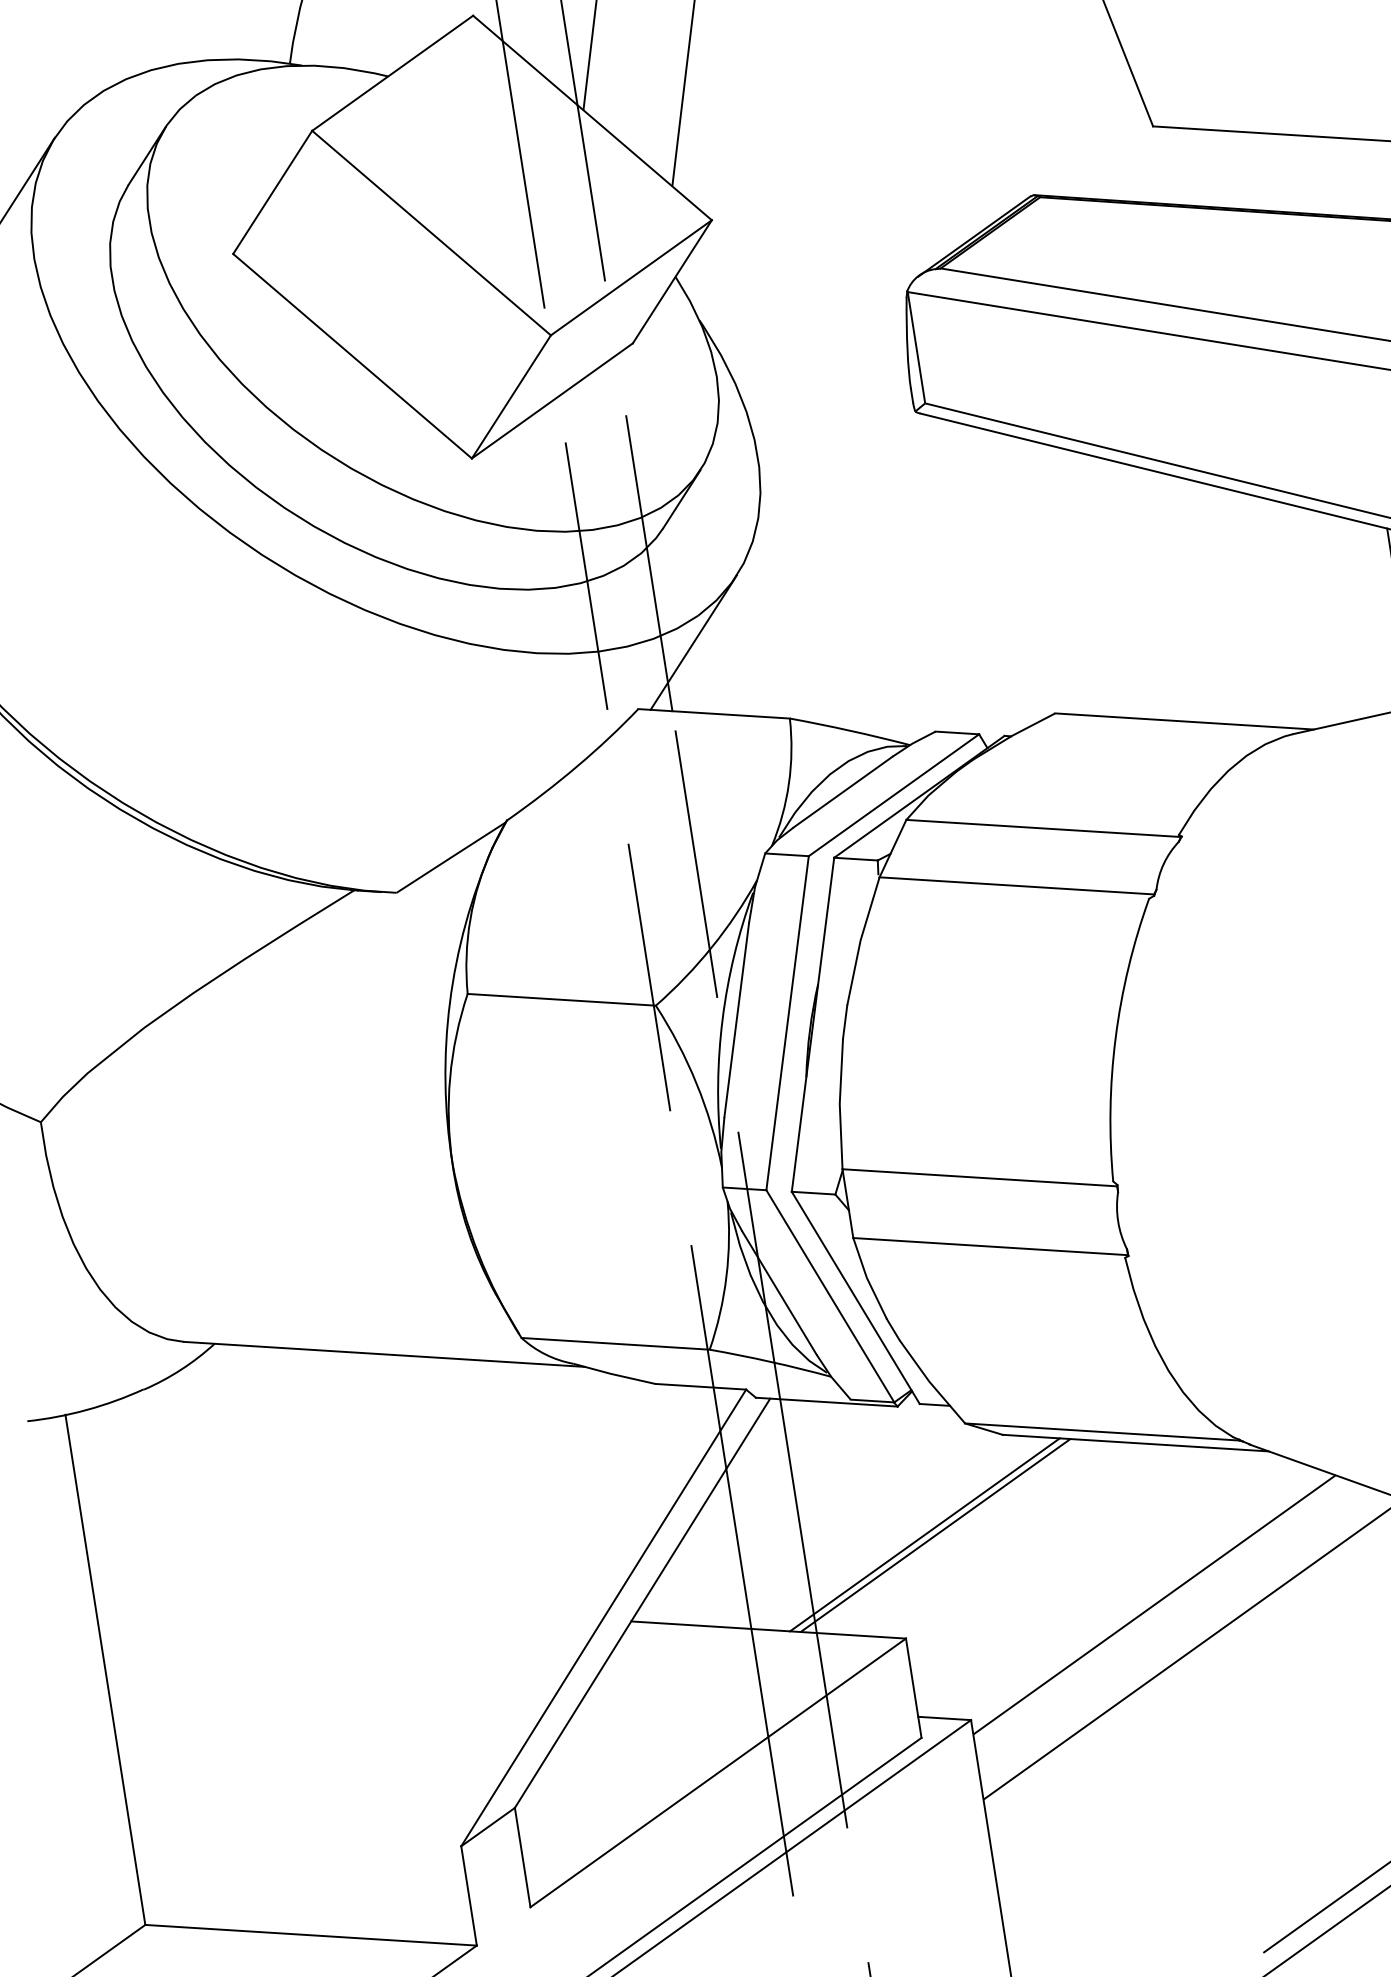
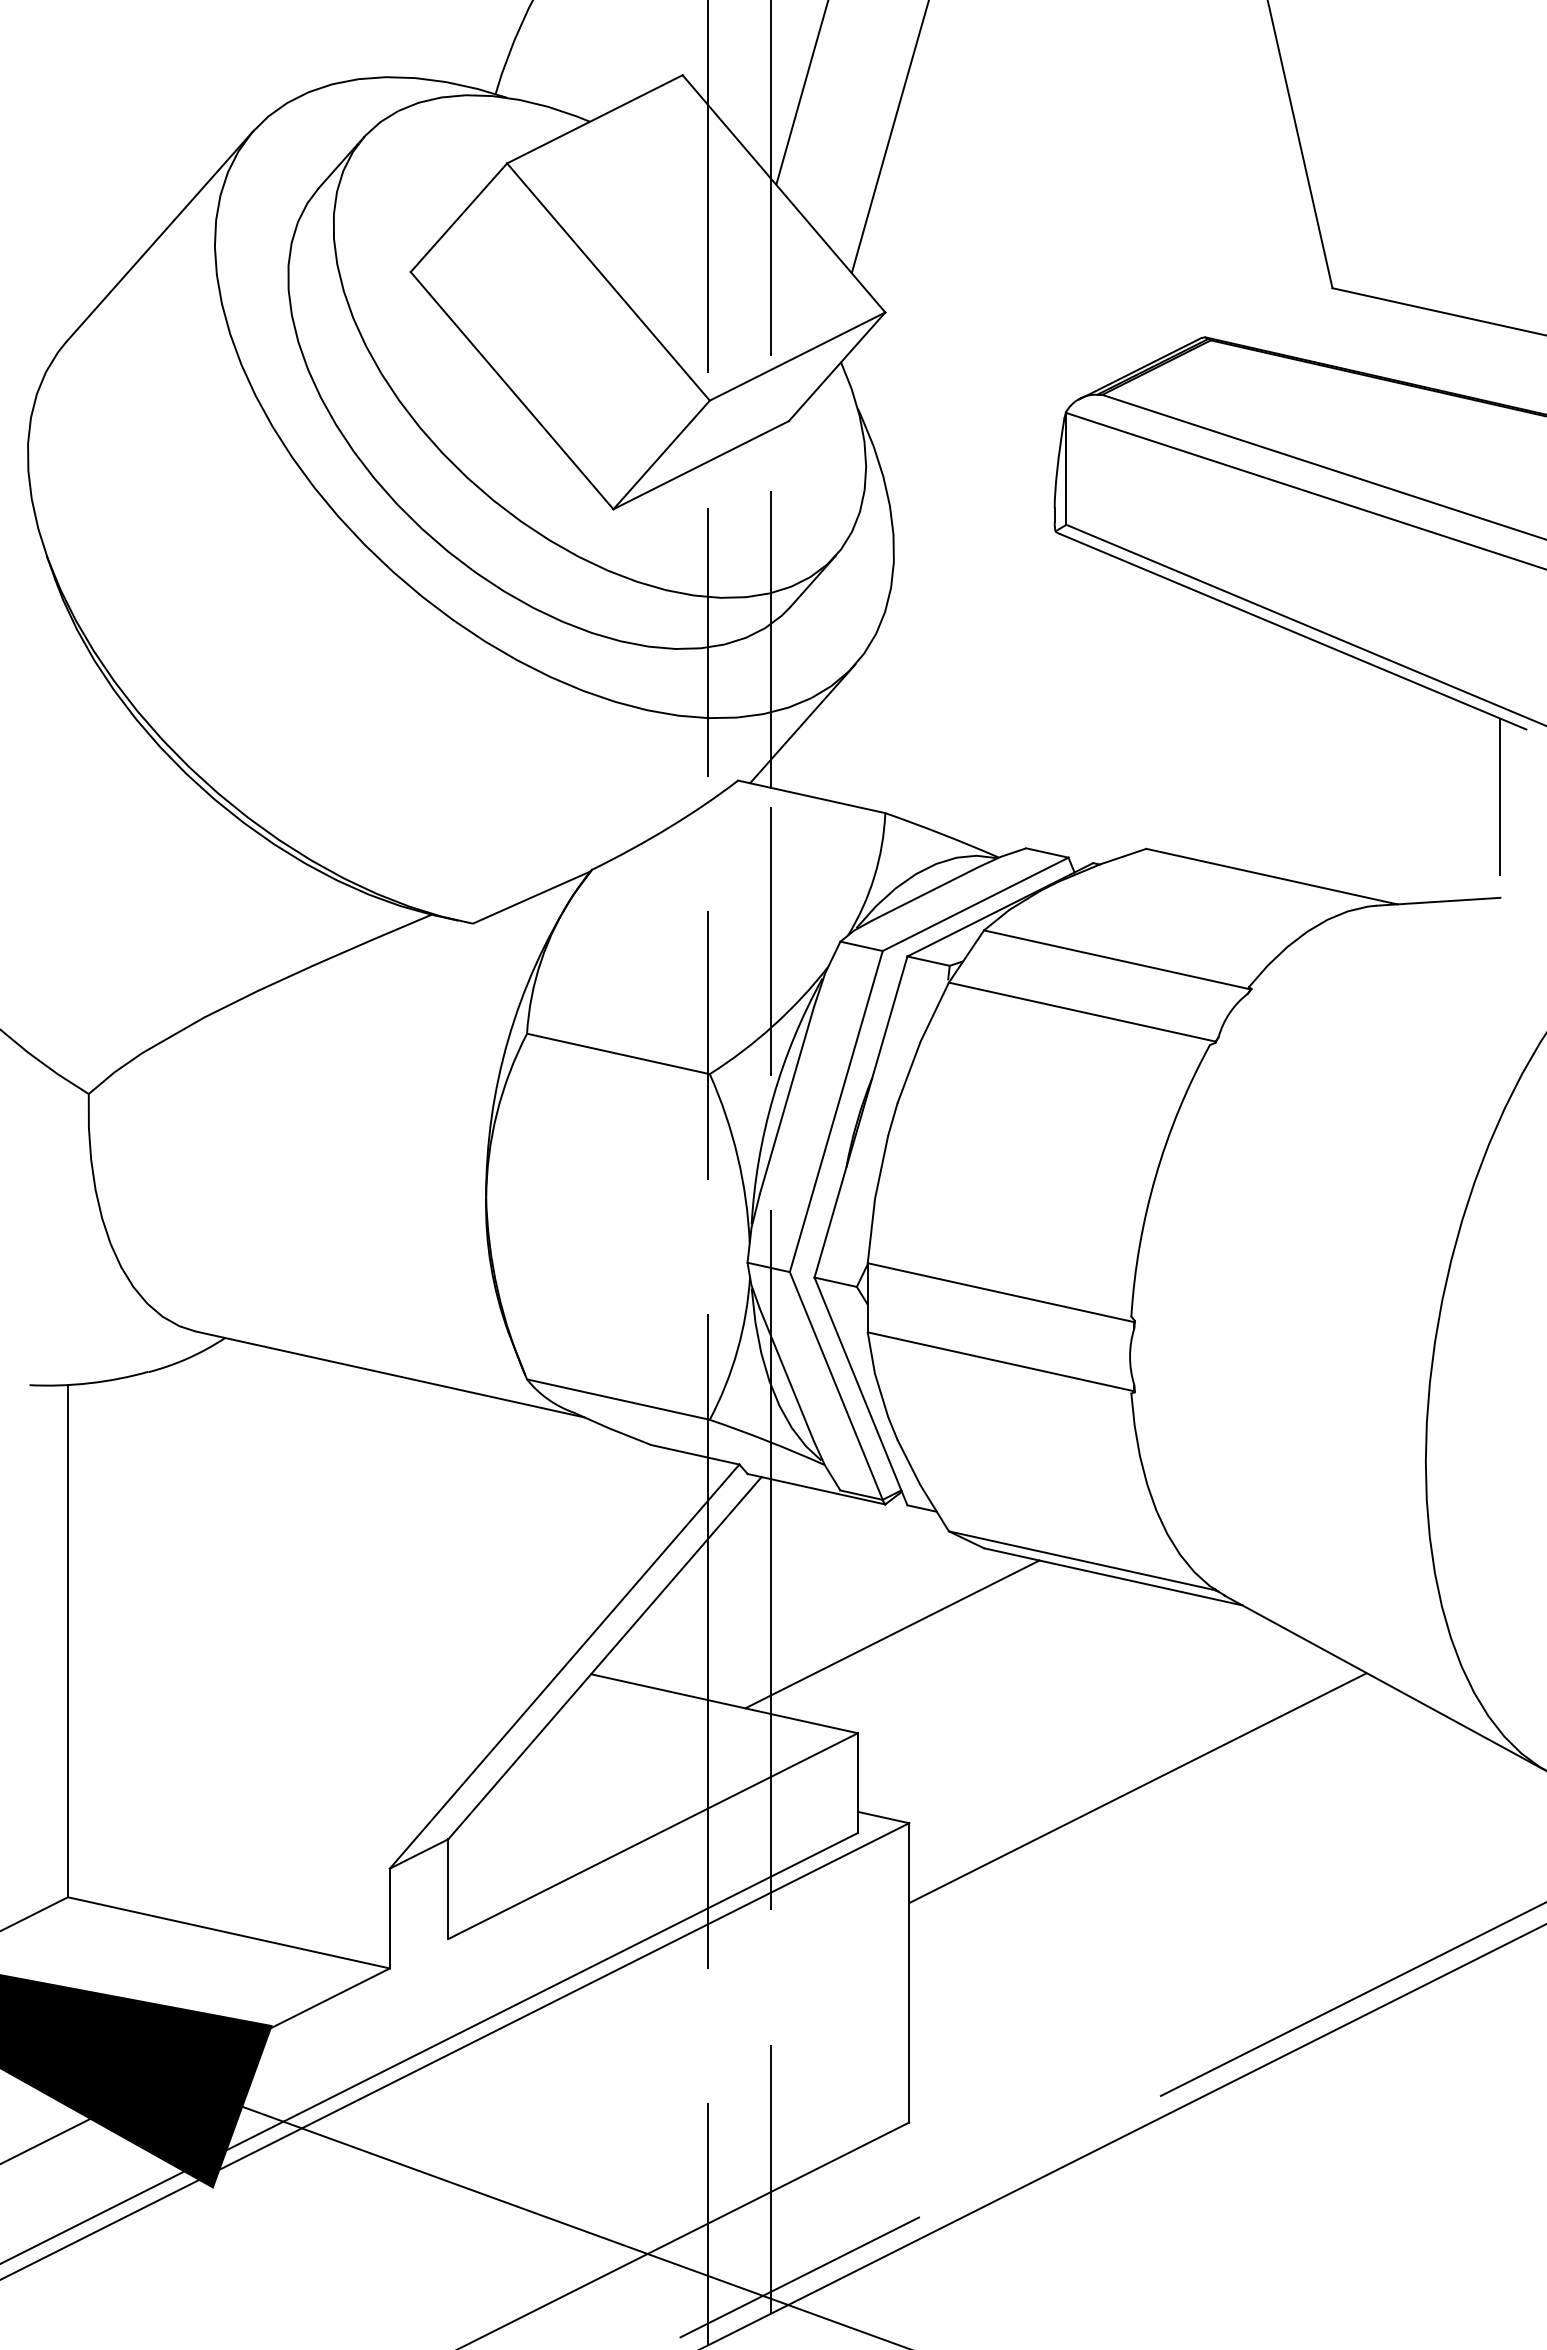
line: (935, 1535) -> (902, 1636), removed
line: (1154, 1605) -> (1106, 1738), removed

